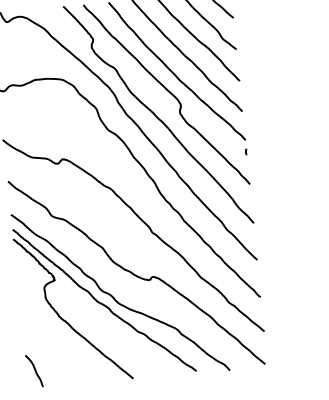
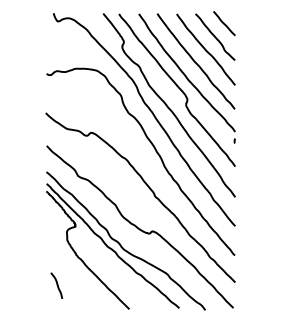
curve: (33, 370) -> (56, 285), moved

